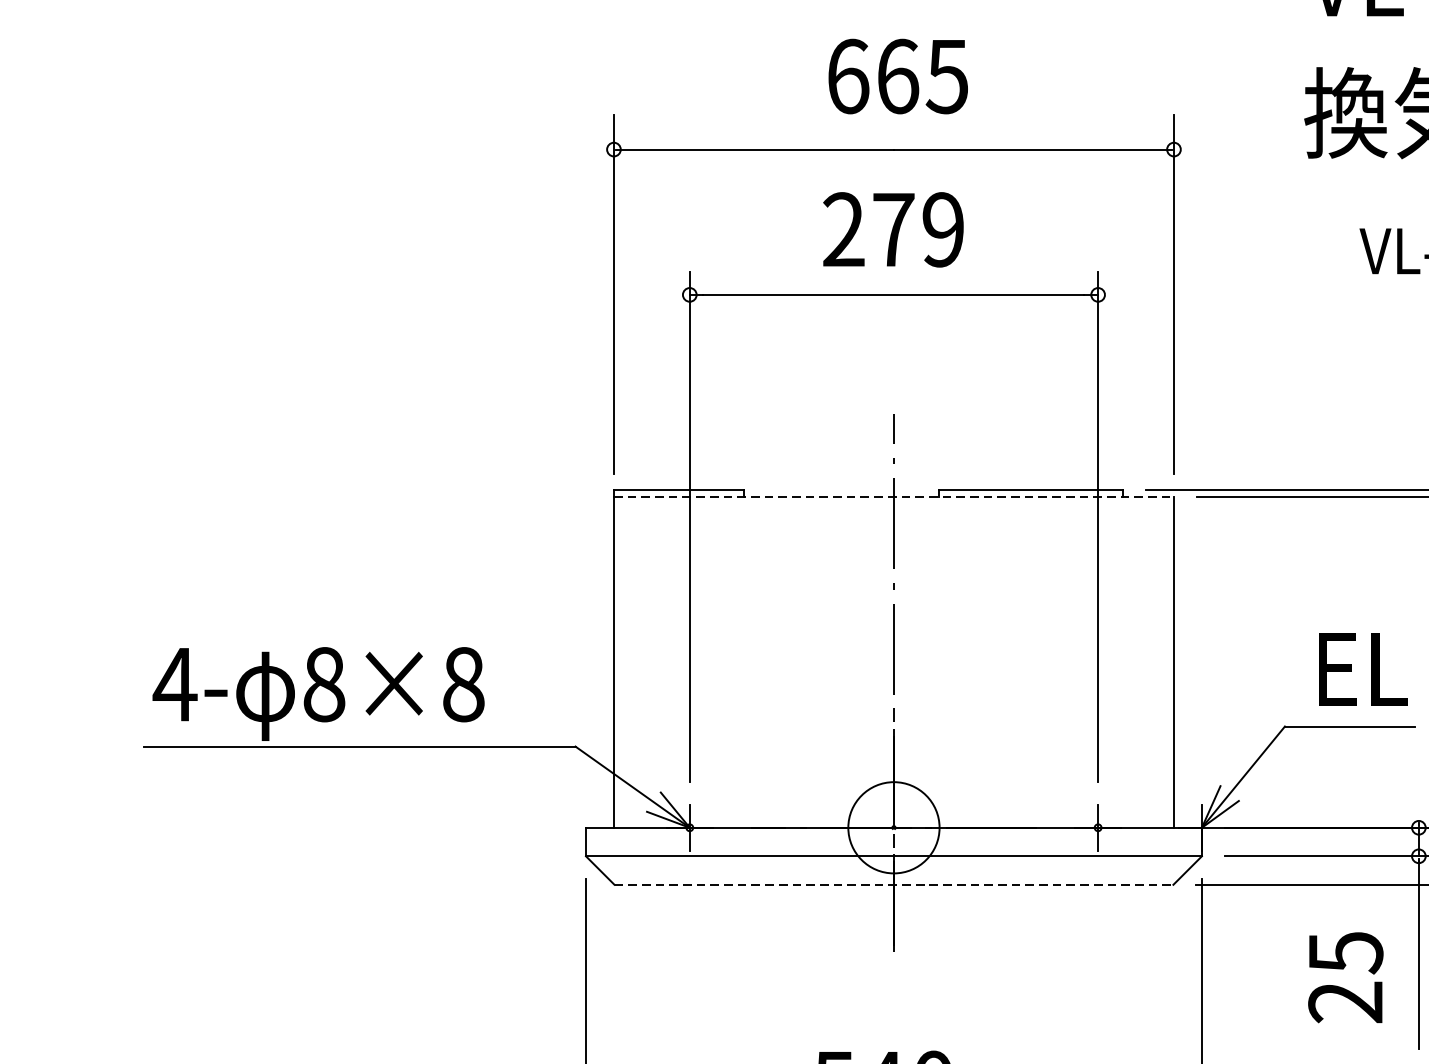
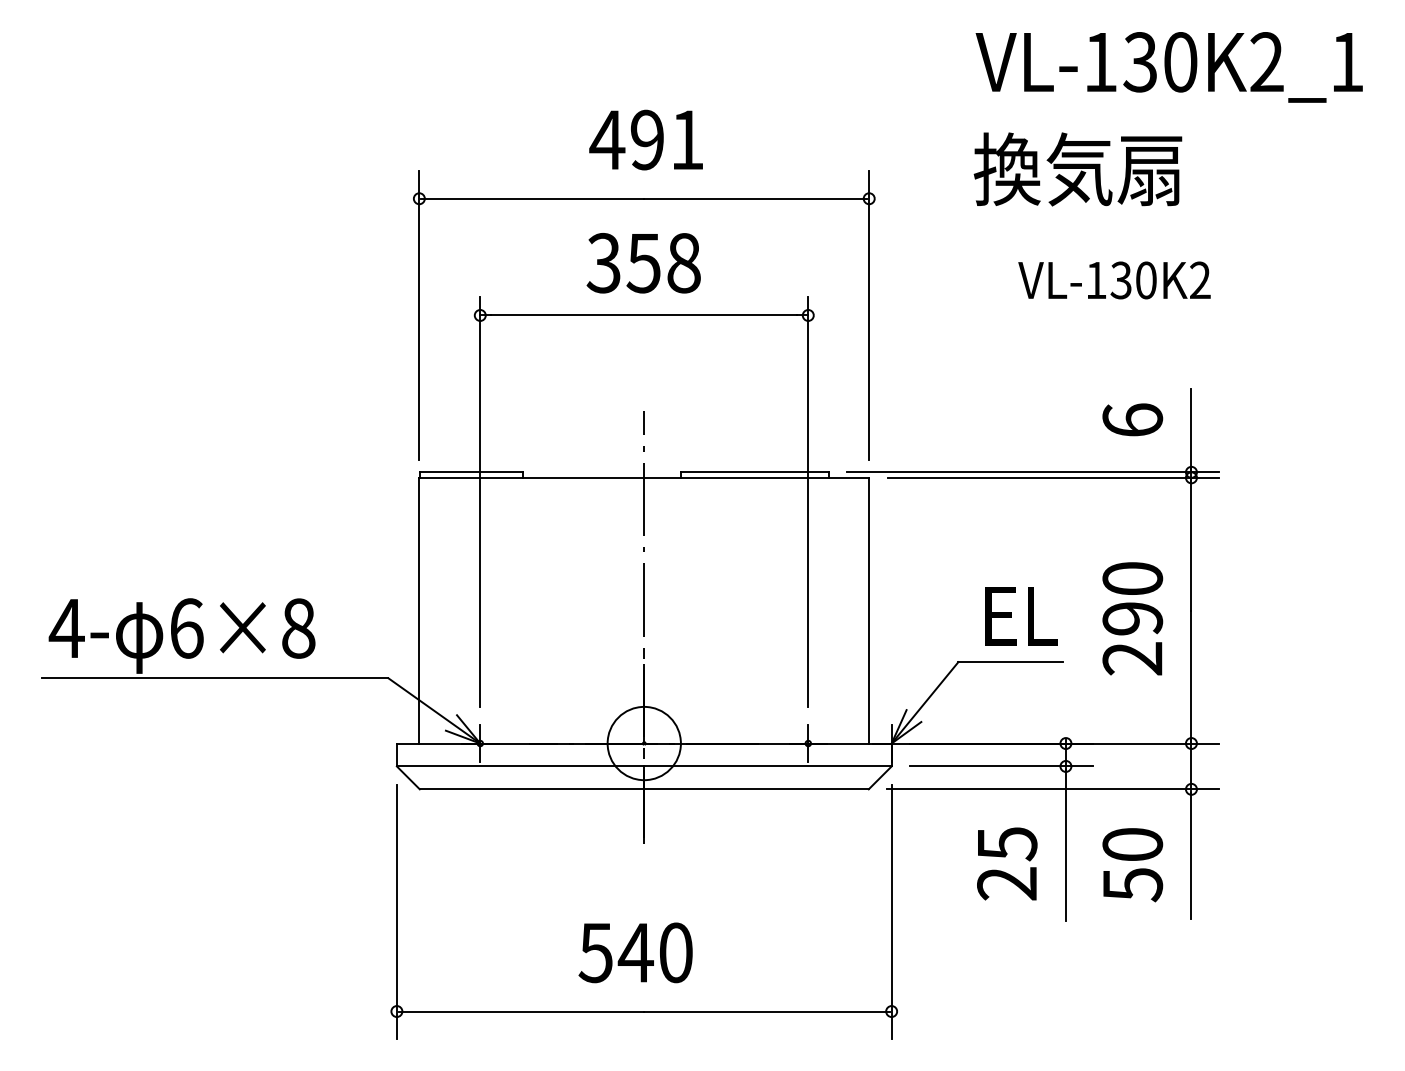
text: (896, 75) -> (646, 139), 665 -> 491
text: (892, 230) -> (643, 263), 279 -> 358
line: (894, 496) -> (644, 477), dashed -> solid
text: (324, 684) -> (186, 628), 8×8 -> 6×8
line: (894, 885) -> (644, 789), dashed -> solid

